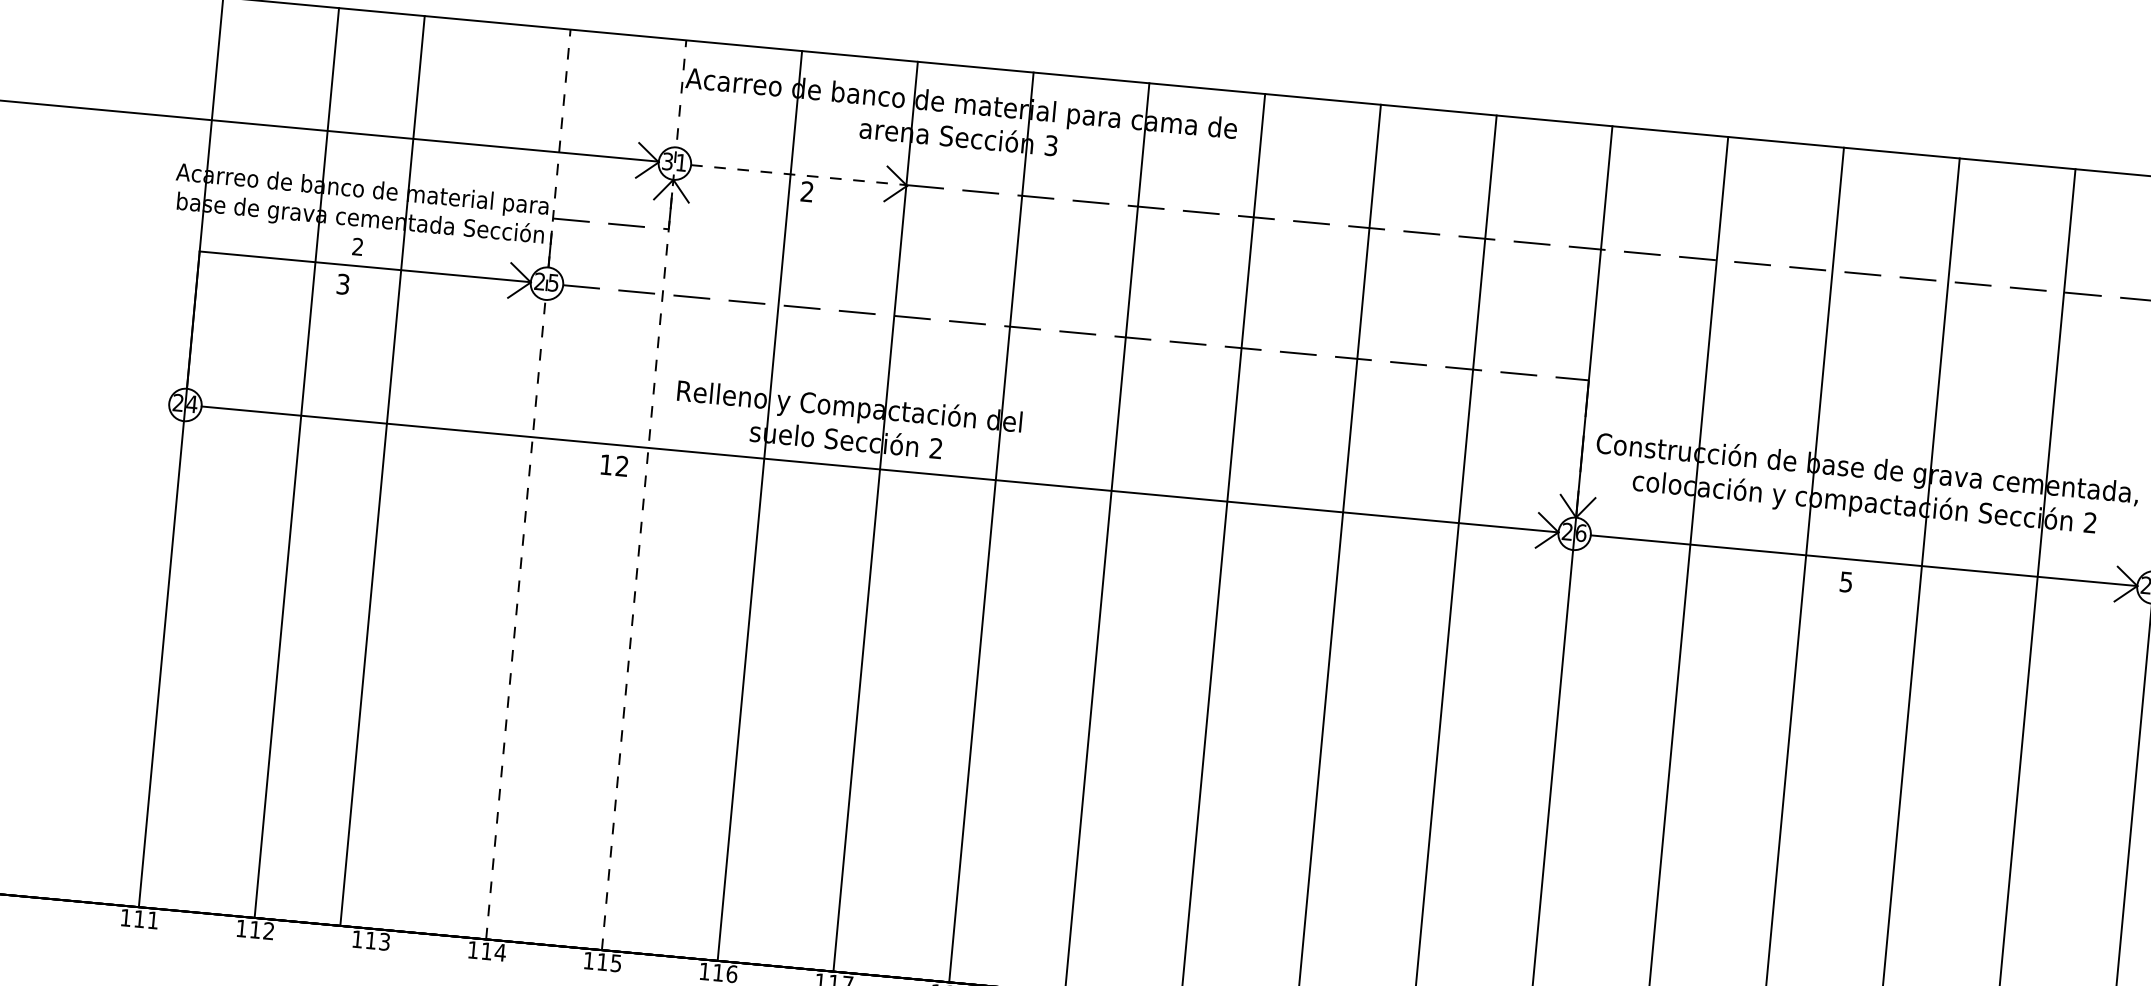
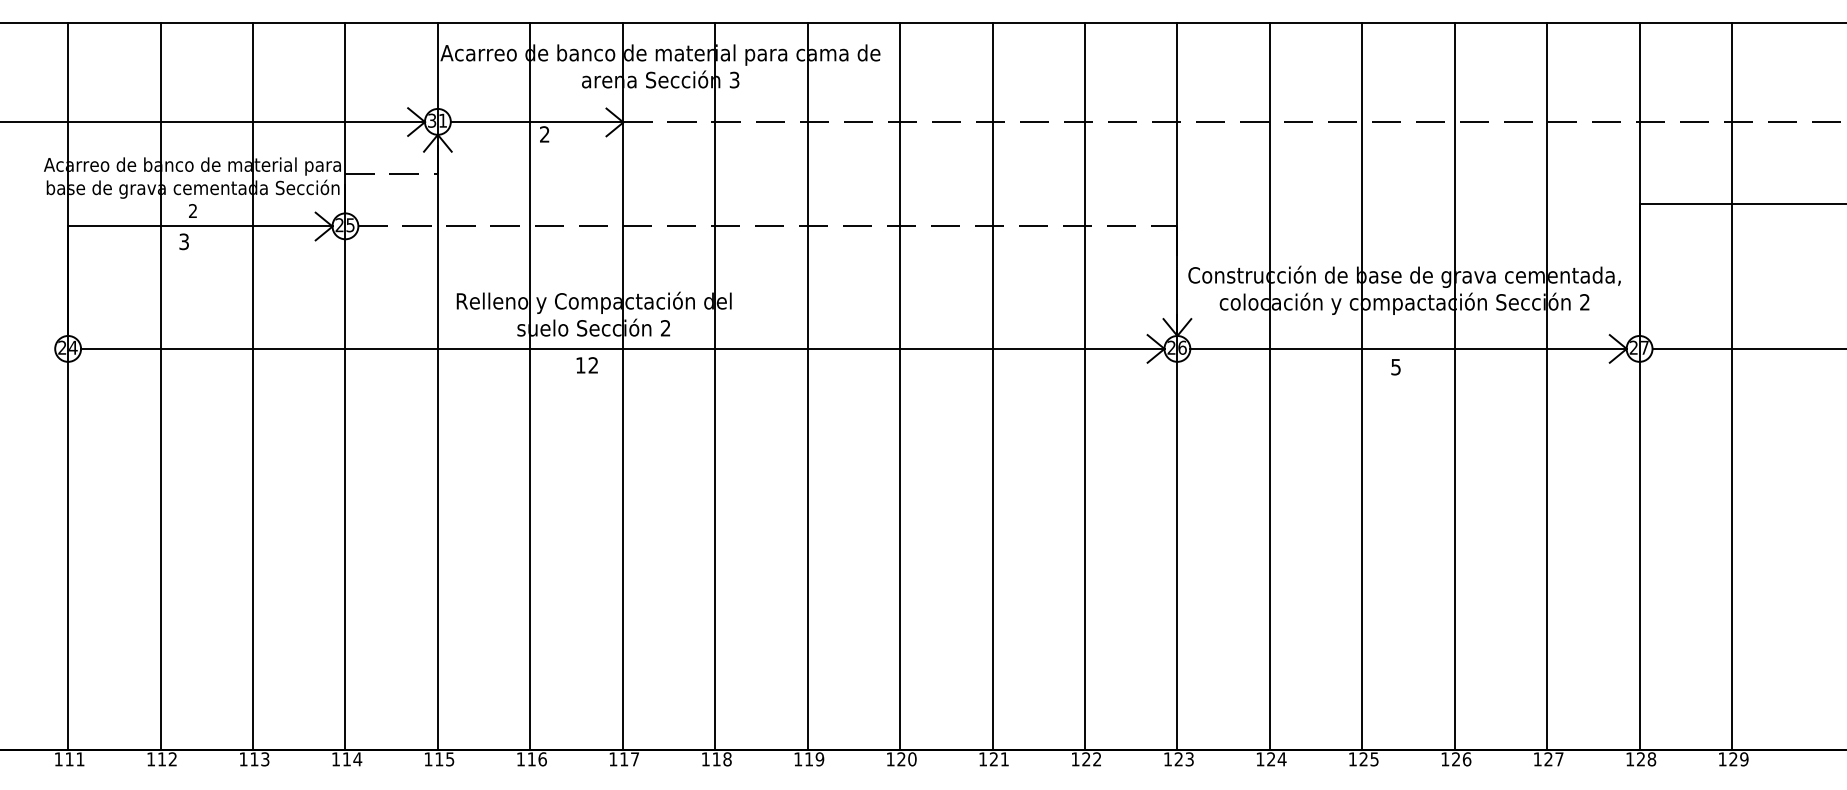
line: (799, 174) -> (537, 121), dashed -> solid
text: (613, 465) -> (586, 365), moved
line: (383, 470) -> (253, 386), moved
line: (528, 484) -> (345, 386), dashed -> solid
line: (643, 494) -> (437, 386), dashed -> solid

